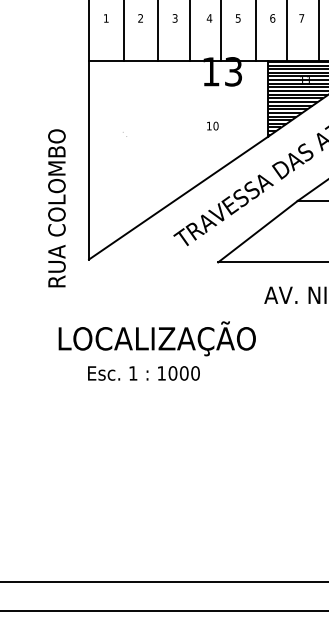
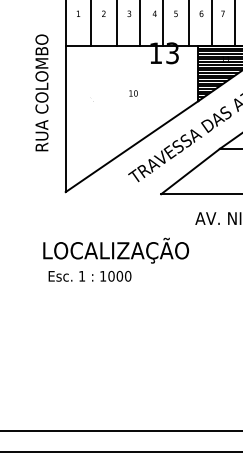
text: (212, 125) -> (133, 93), moved
text: (56, 208) -> (41, 93), moved
text: (143, 373) -> (89, 276), moved

